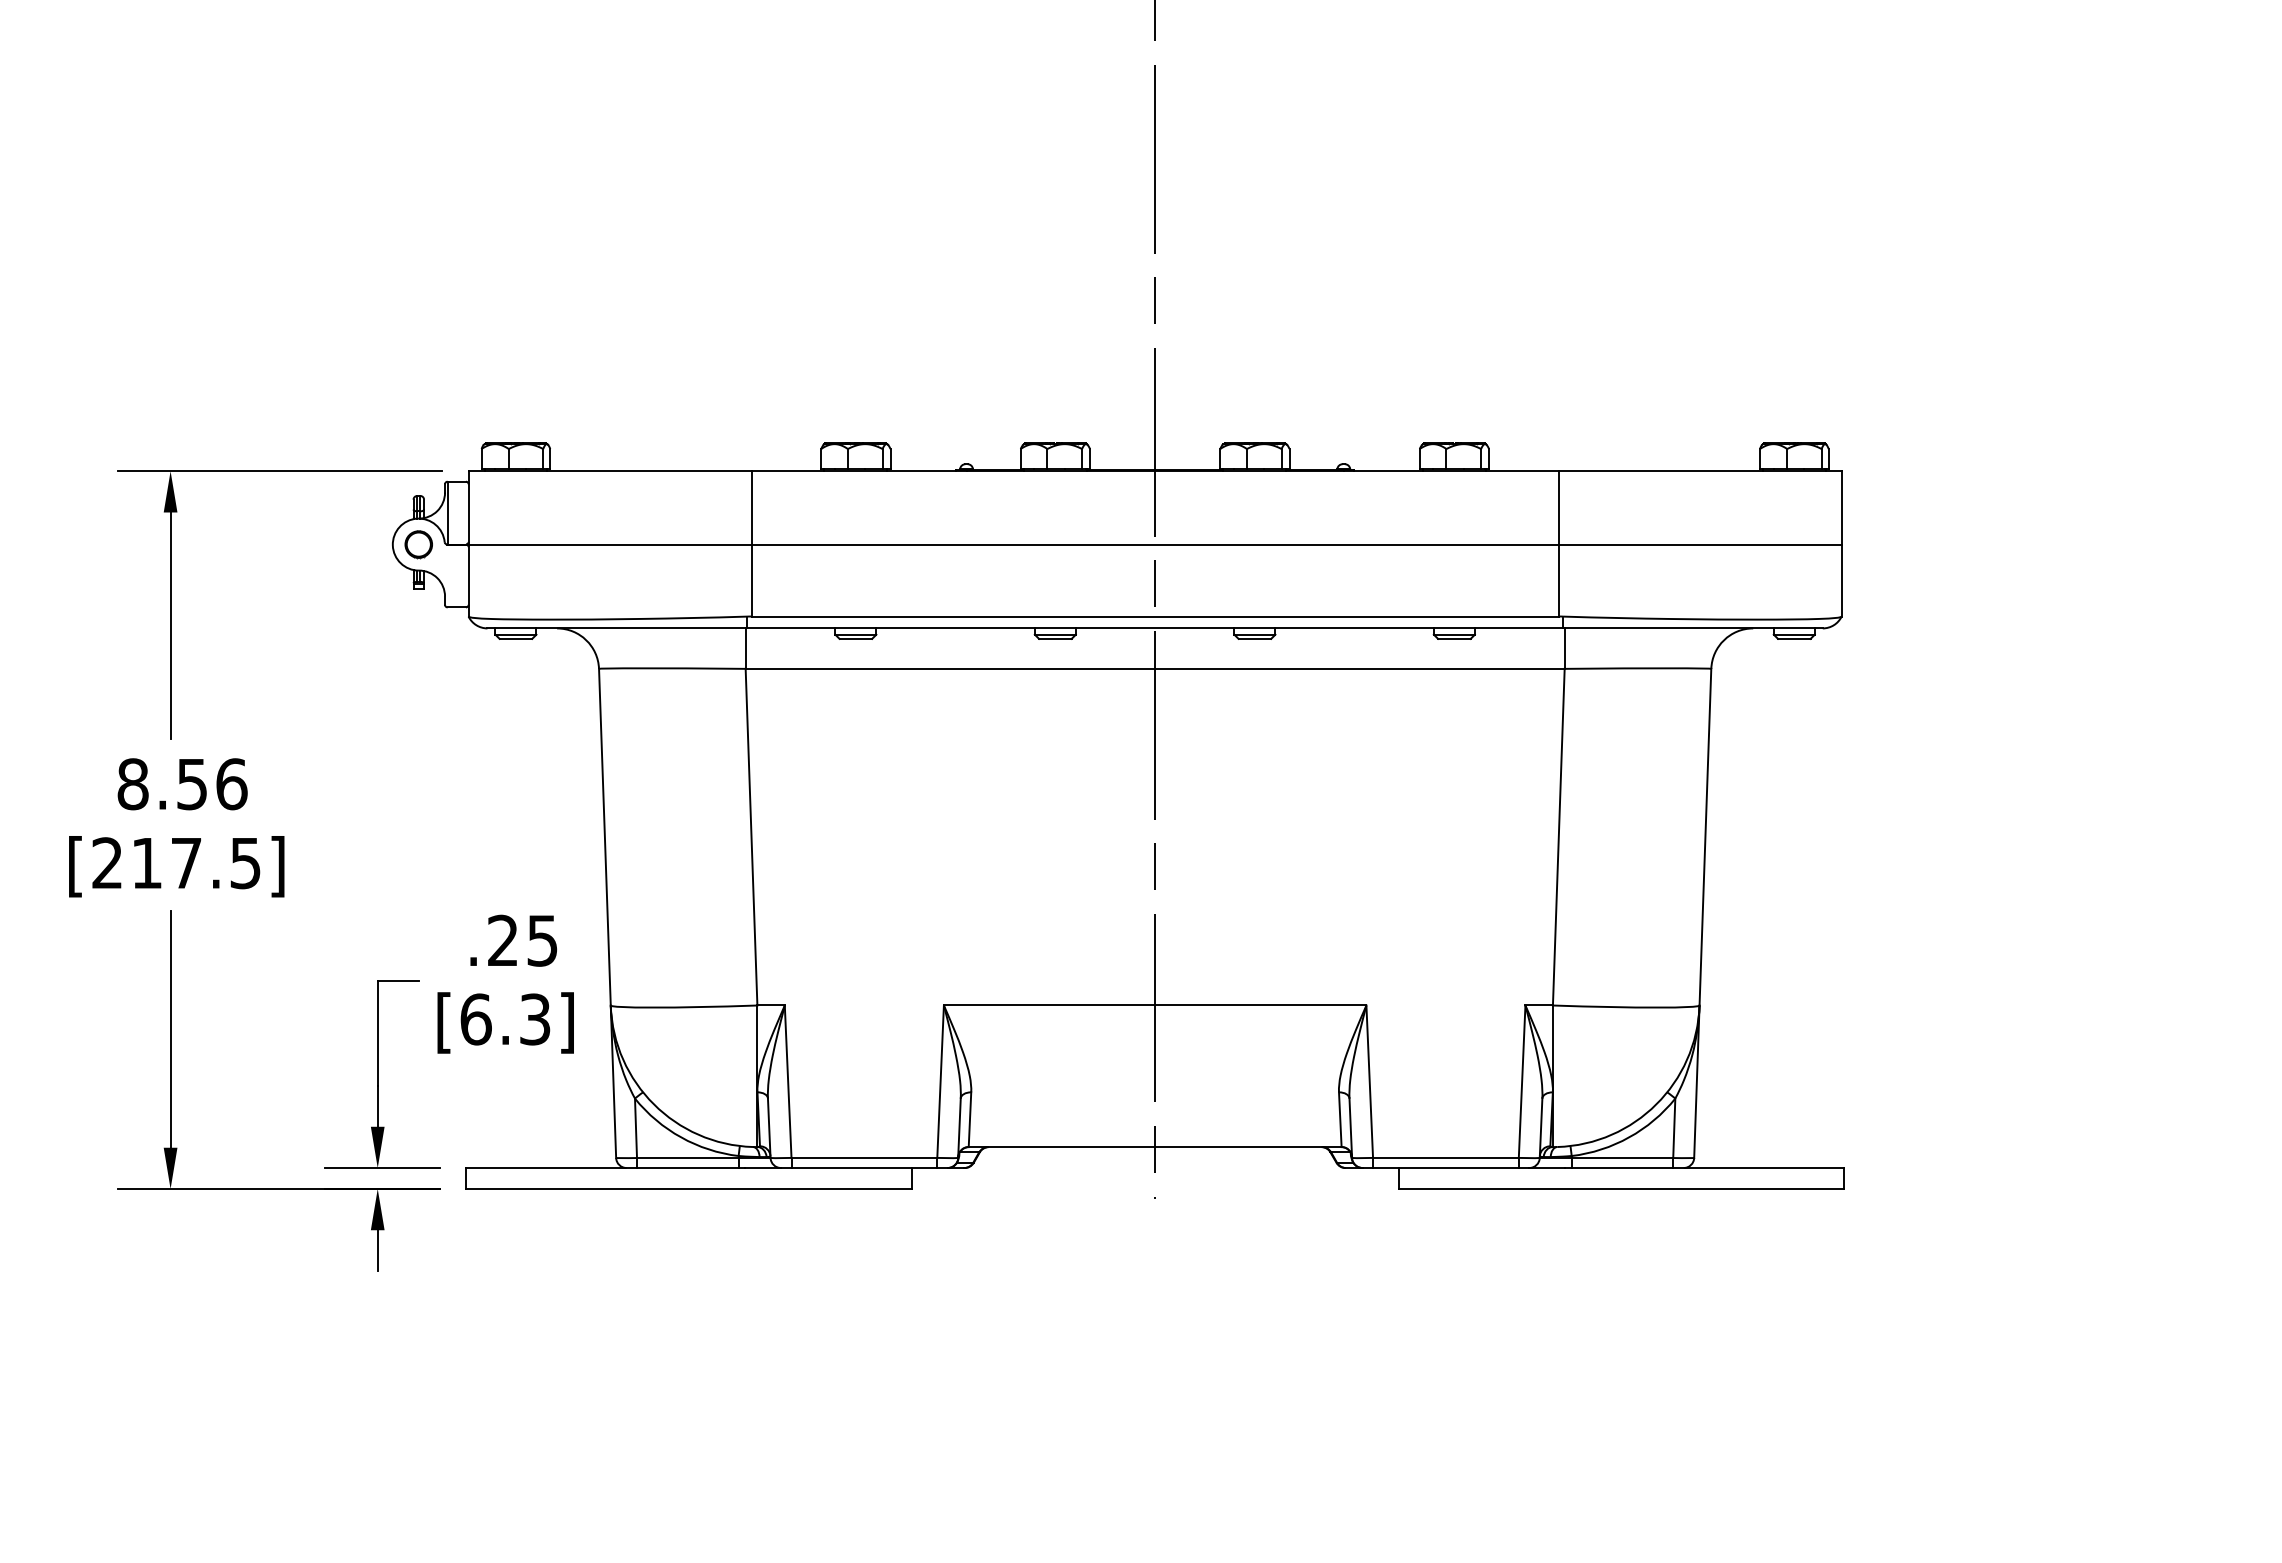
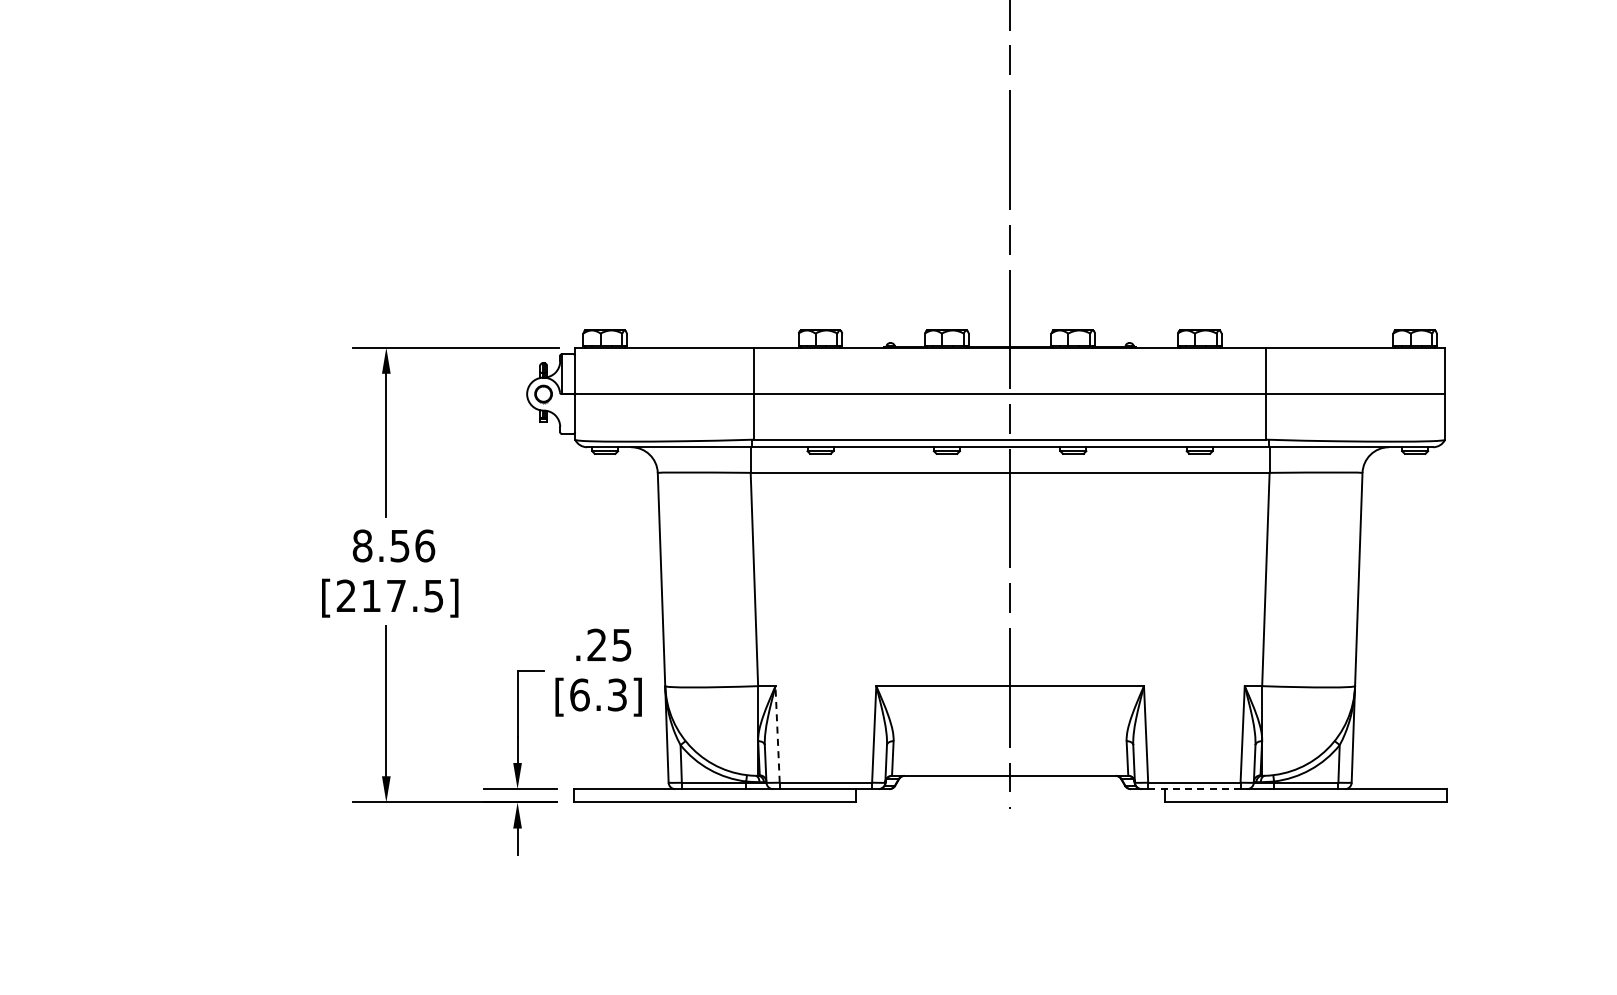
line: (787, 1080) -> (777, 733), solid -> dashed
line: (1446, 1168) -> (1194, 789), solid -> dashed

